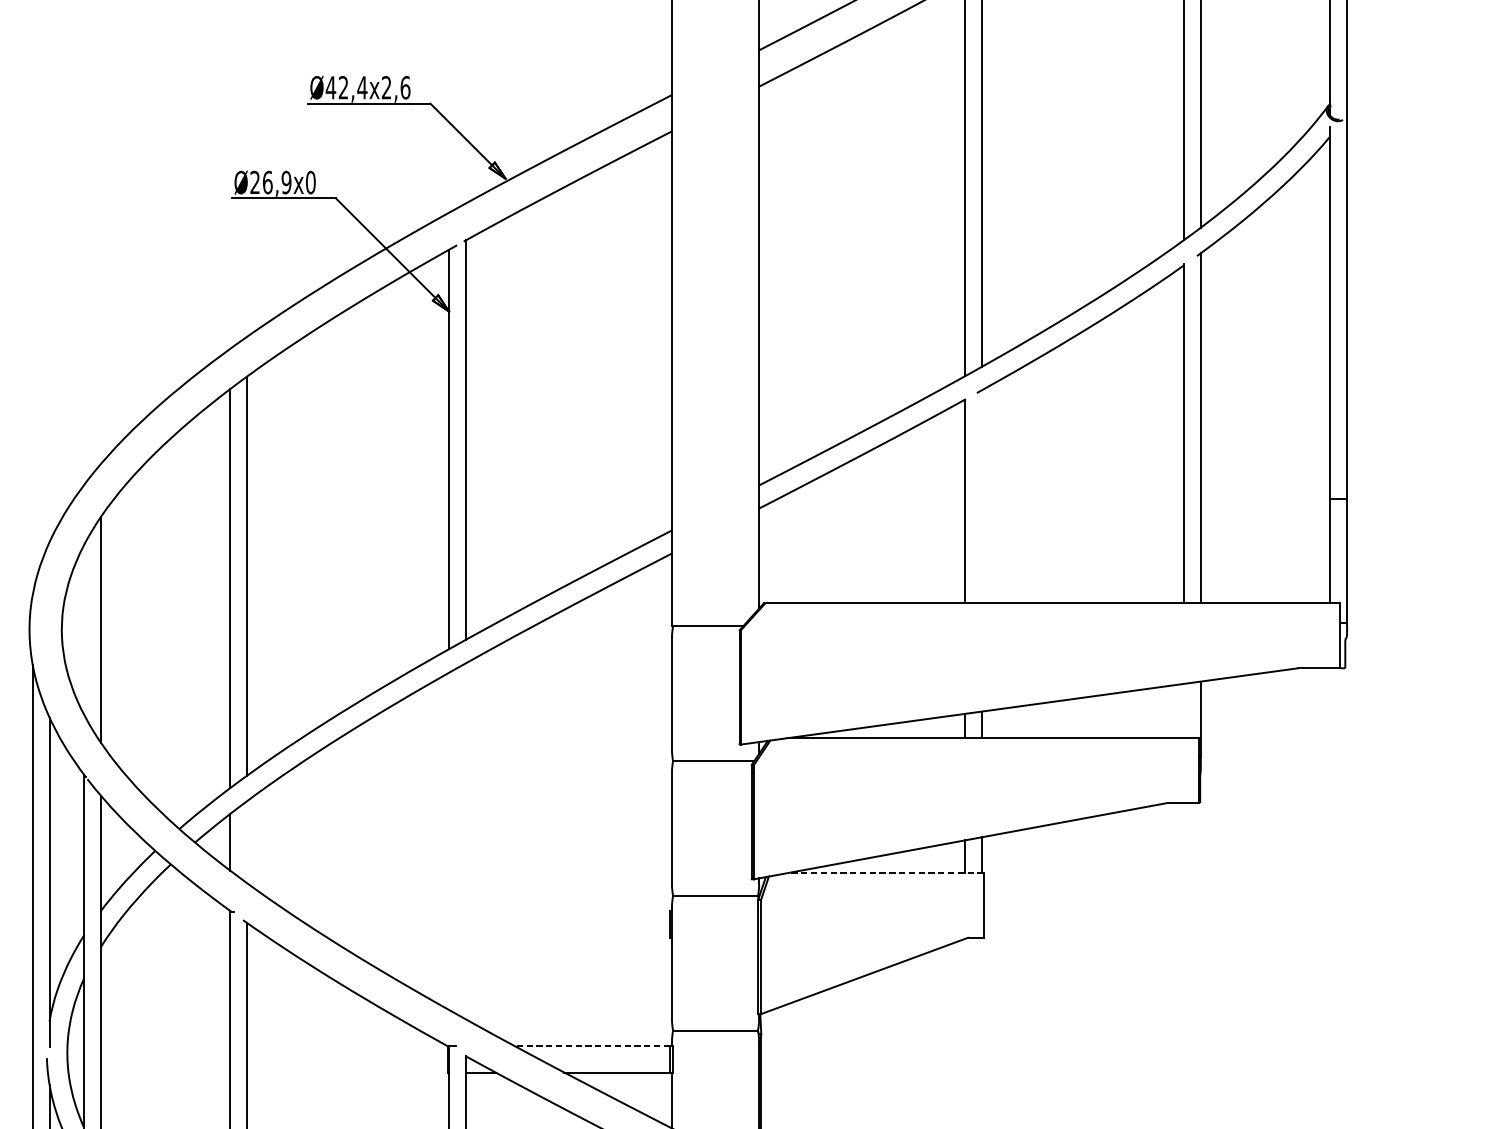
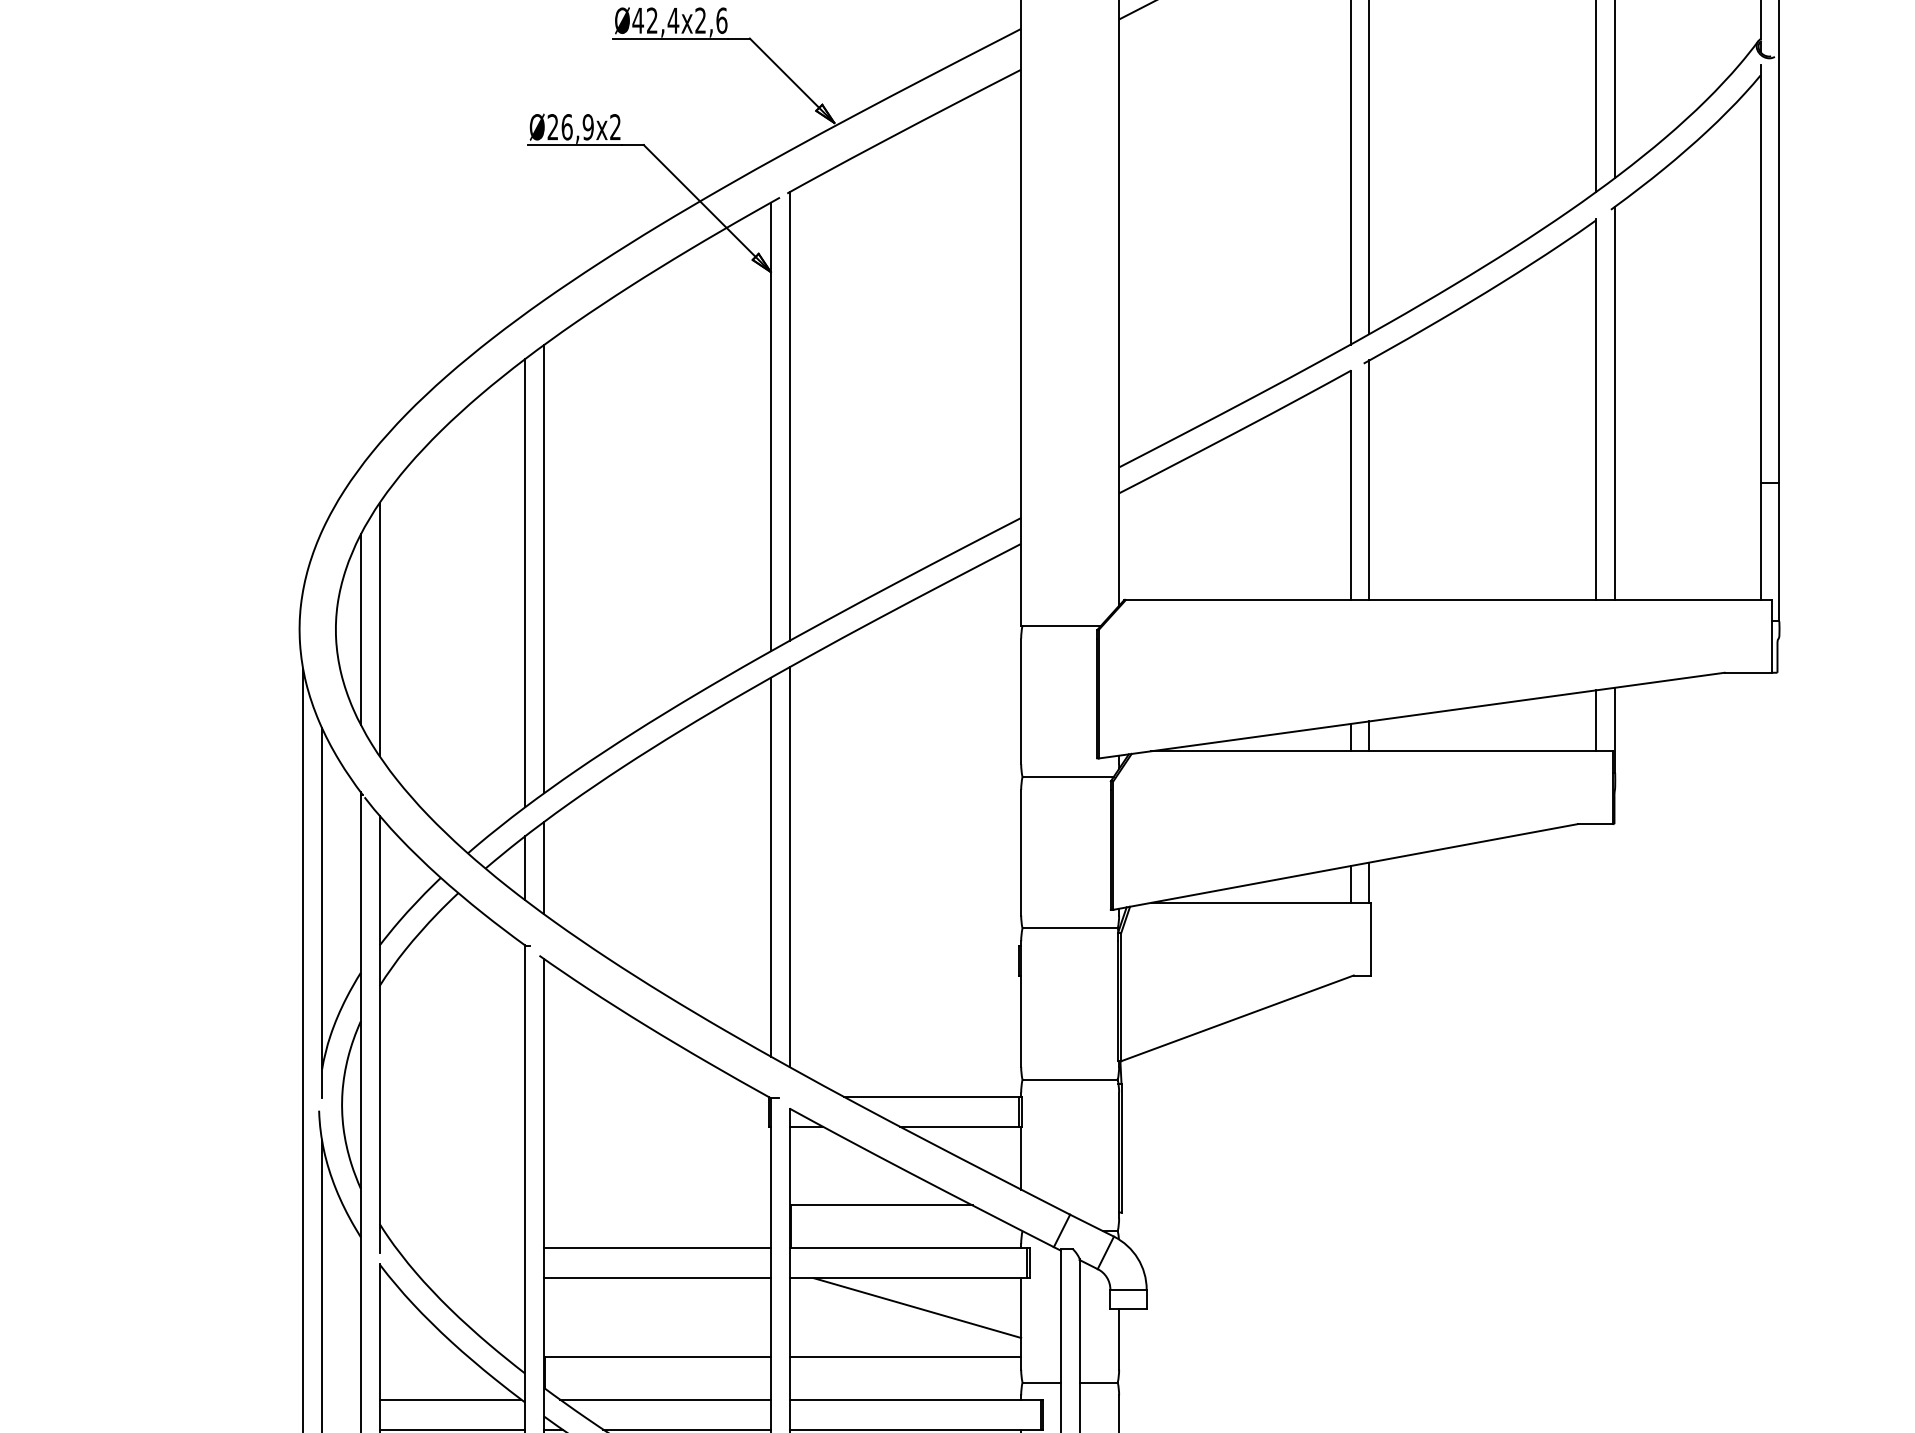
text: (310, 182) -> (615, 127), Ø26,9x0 -> Ø26,9x2
line: (982, 497) -> (1369, 480), added
line: (83, 629) -> (360, 629), added
line: (1184, 710) -> (1596, 720), added
line: (448, 840) -> (770, 866), added
line: (465, 841) -> (789, 867), added
line: (246, 842) -> (543, 868), added
line: (885, 872) -> (1261, 902), dashed -> solid
line: (592, 1045) -> (931, 1096), dashed -> solid

